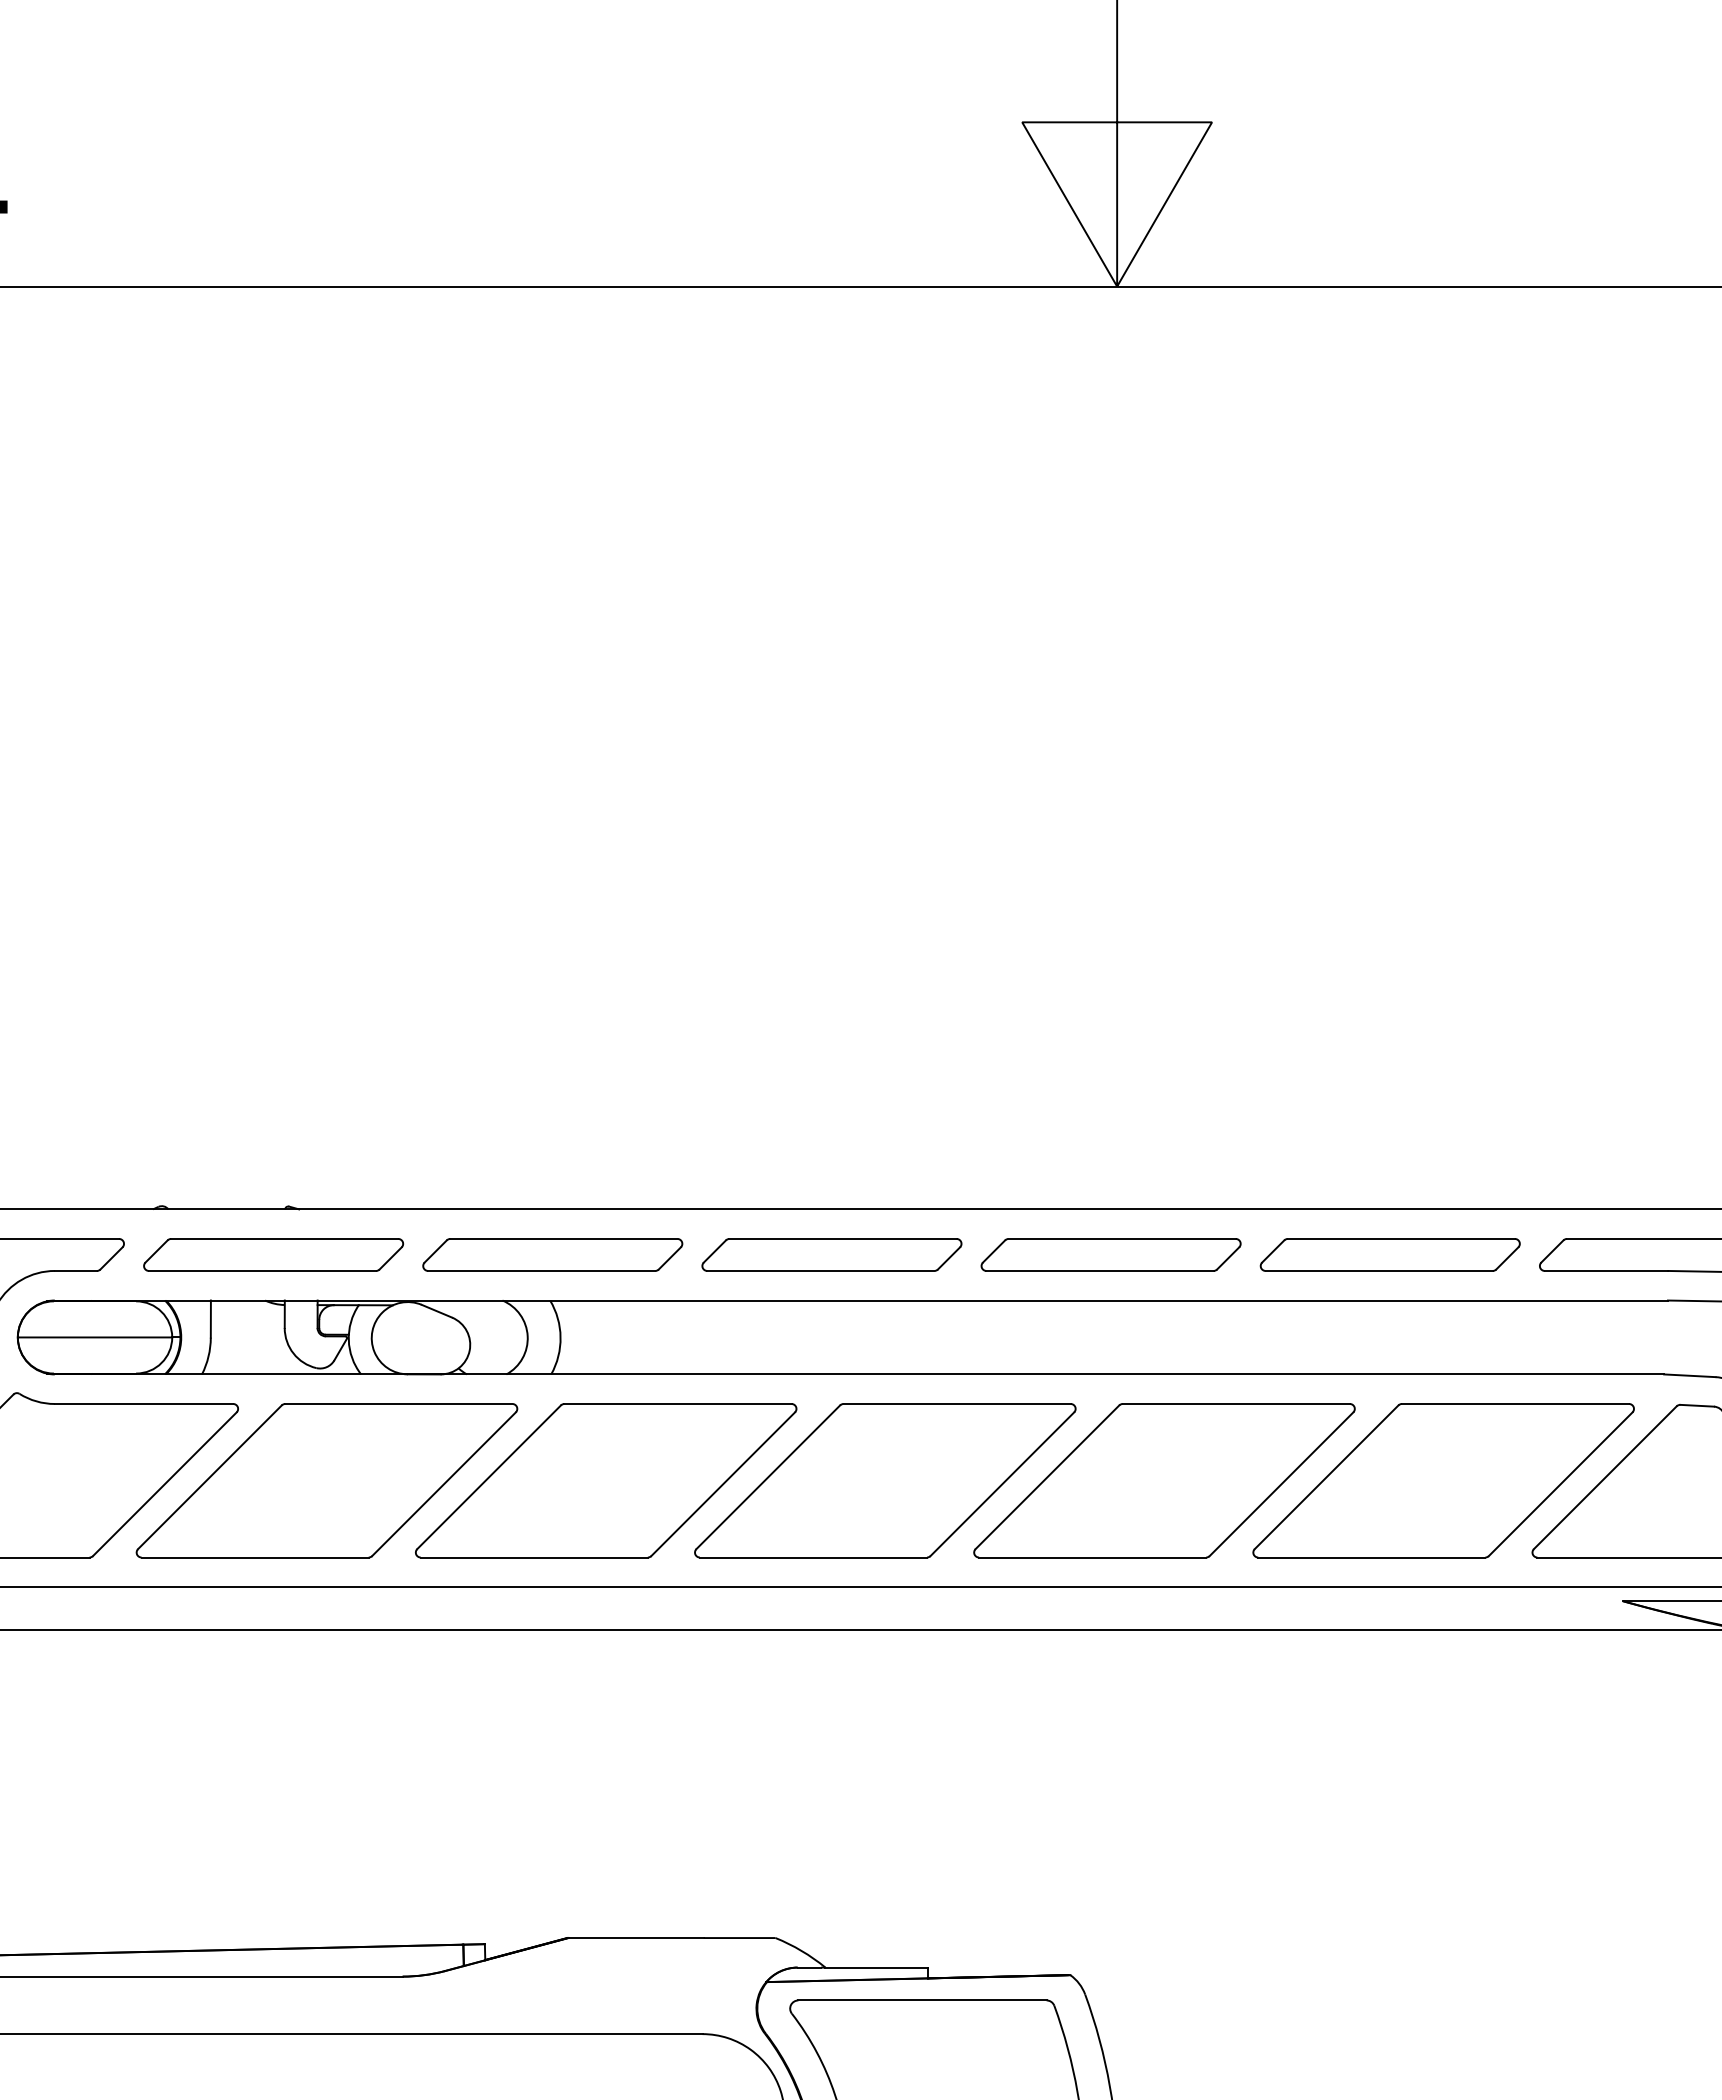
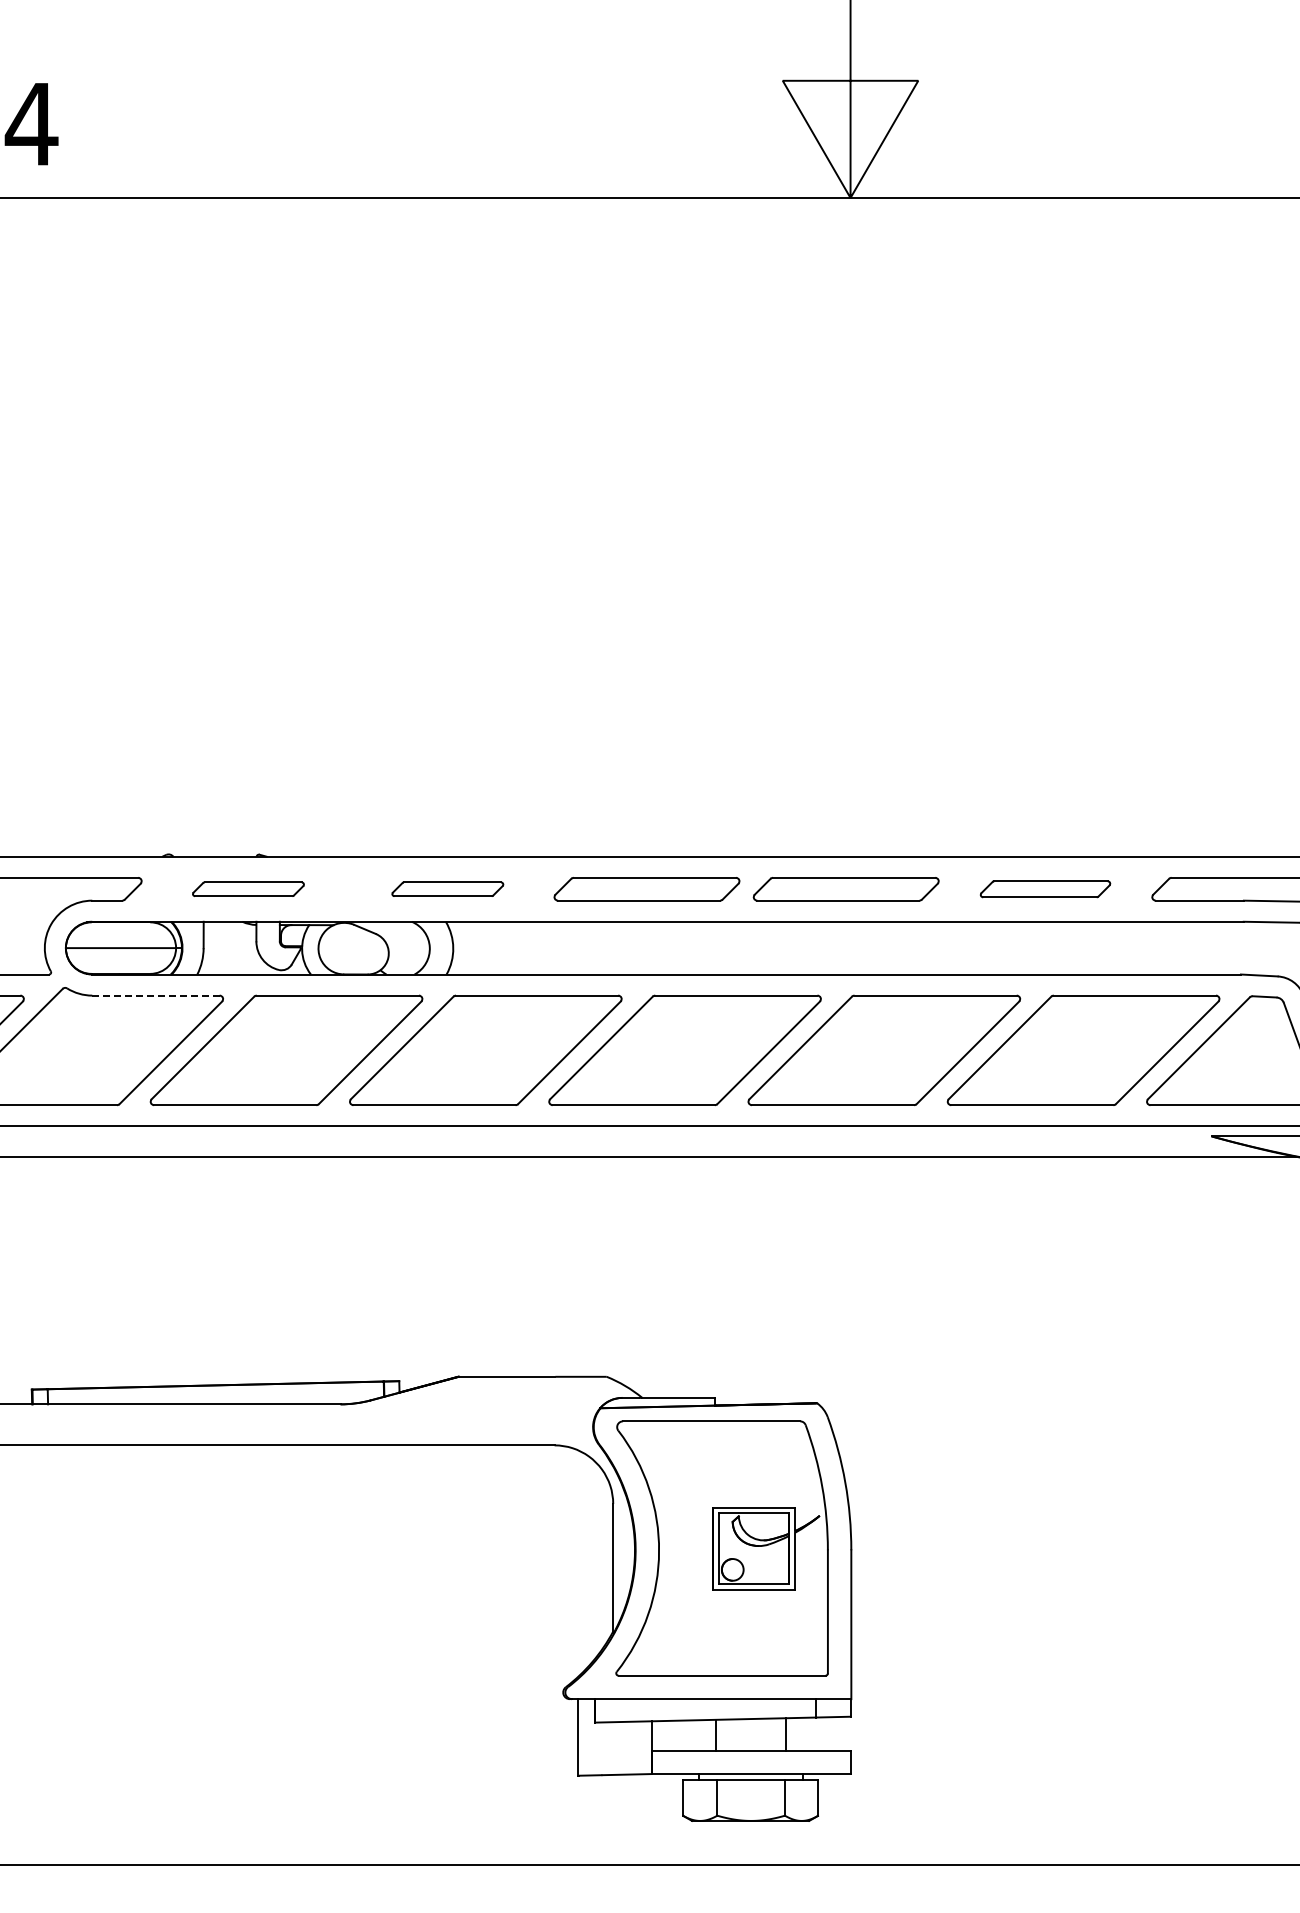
part: (273, 1255) -> (248, 889), size x0.6
part: (552, 1255) -> (447, 889), size x0.6
part: (1390, 1255) -> (1045, 889), size x0.7
line: (143, 1403) -> (155, 995), solid -> dashed

